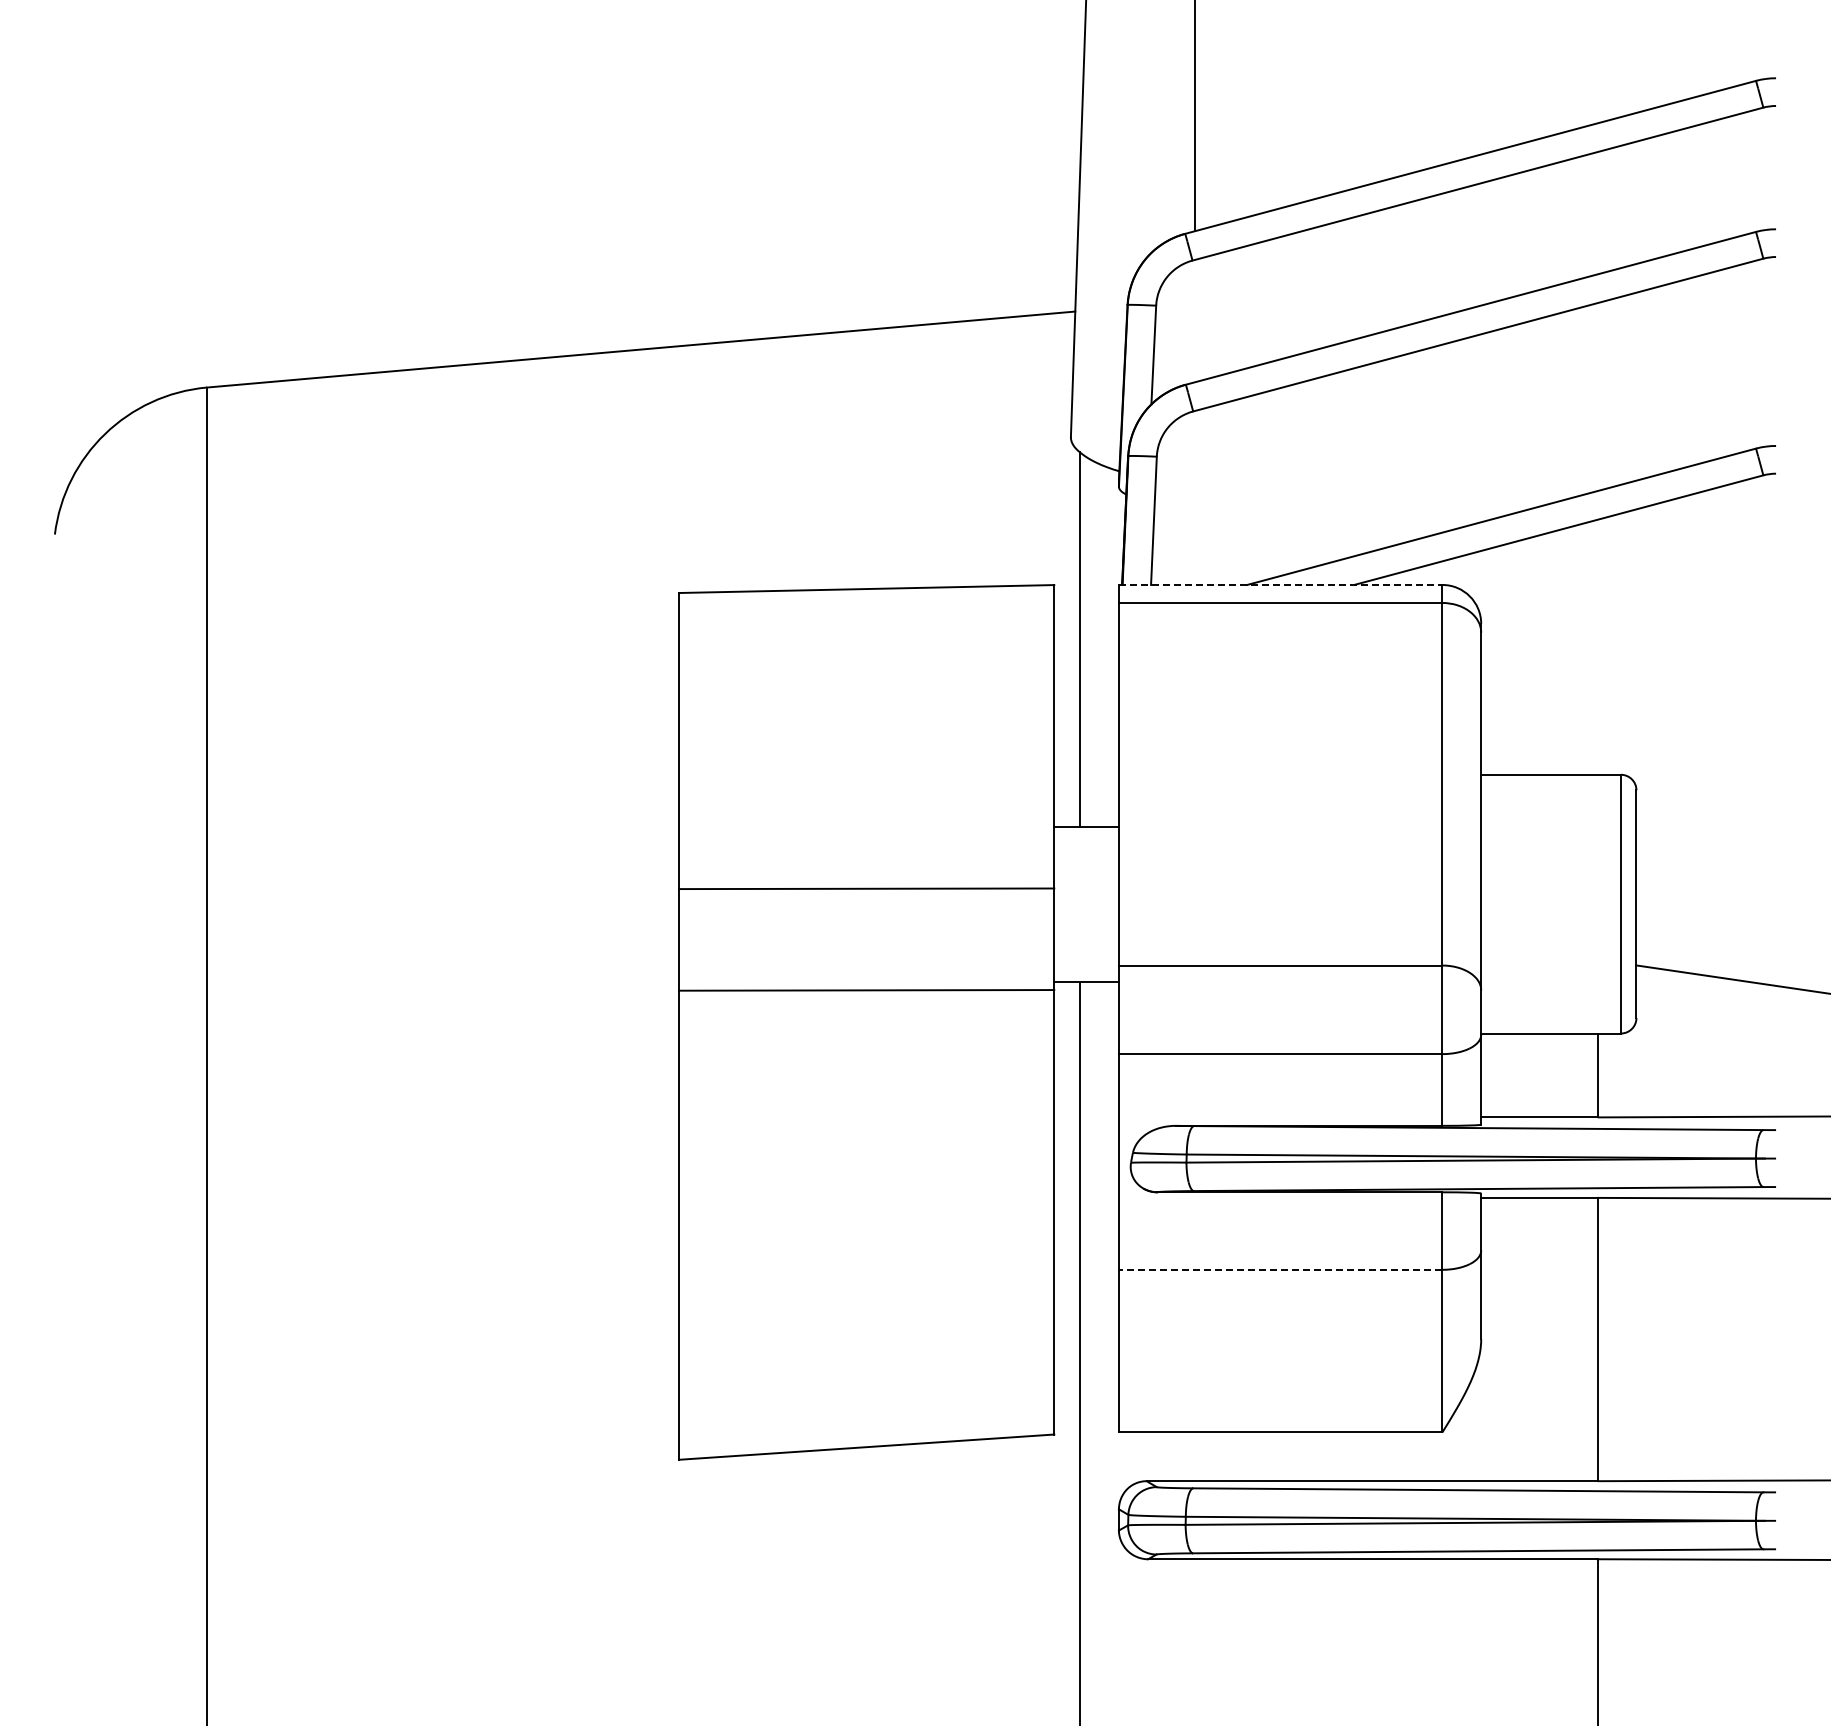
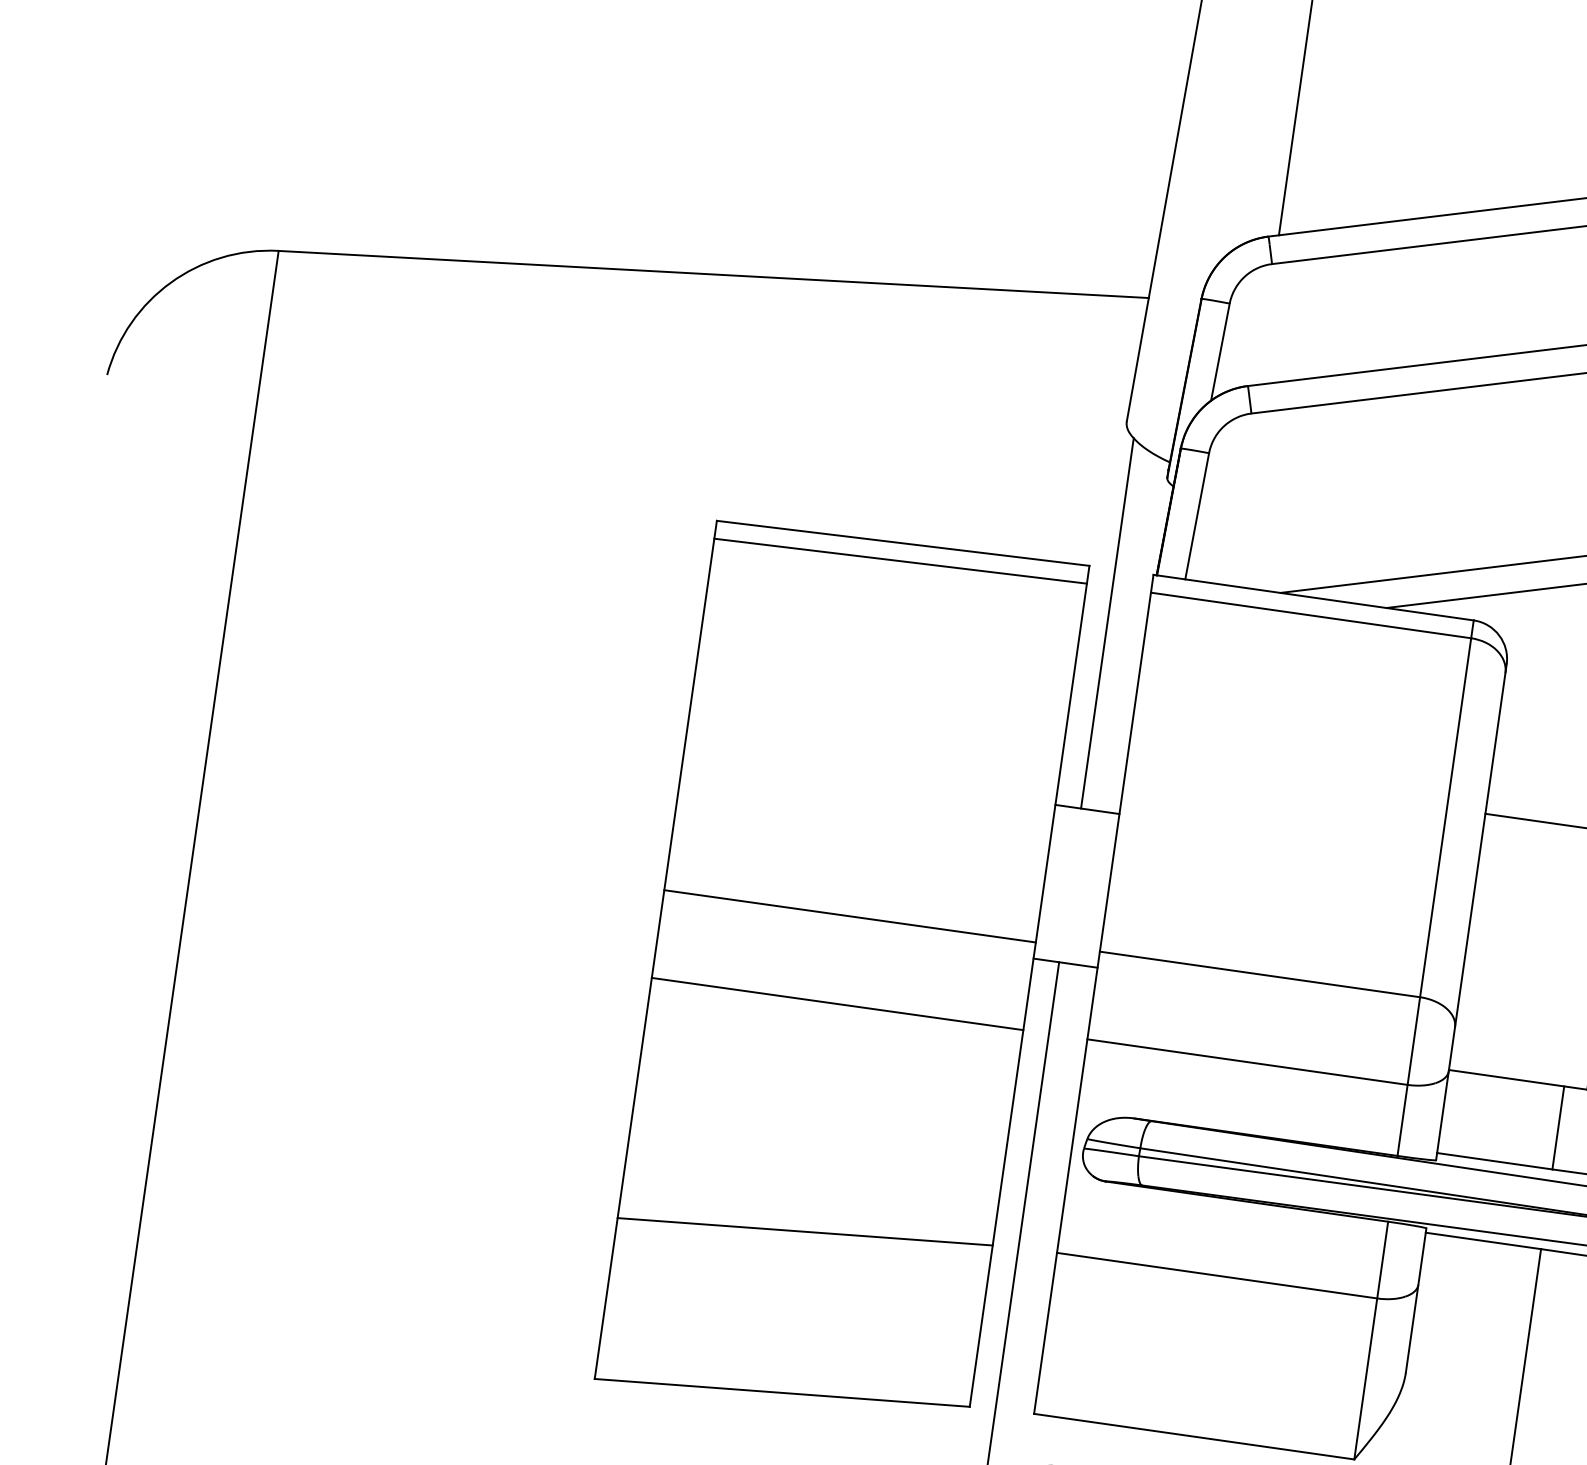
line: (1280, 584) -> (1313, 597), dashed -> solid
line: (866, 607) -> (900, 561), added
line: (866, 888) -> (849, 916), moved
line: (866, 990) -> (837, 1004), moved
line: (1280, 1269) -> (1216, 1275), dashed -> solid
line: (866, 1284) -> (805, 1231), added

